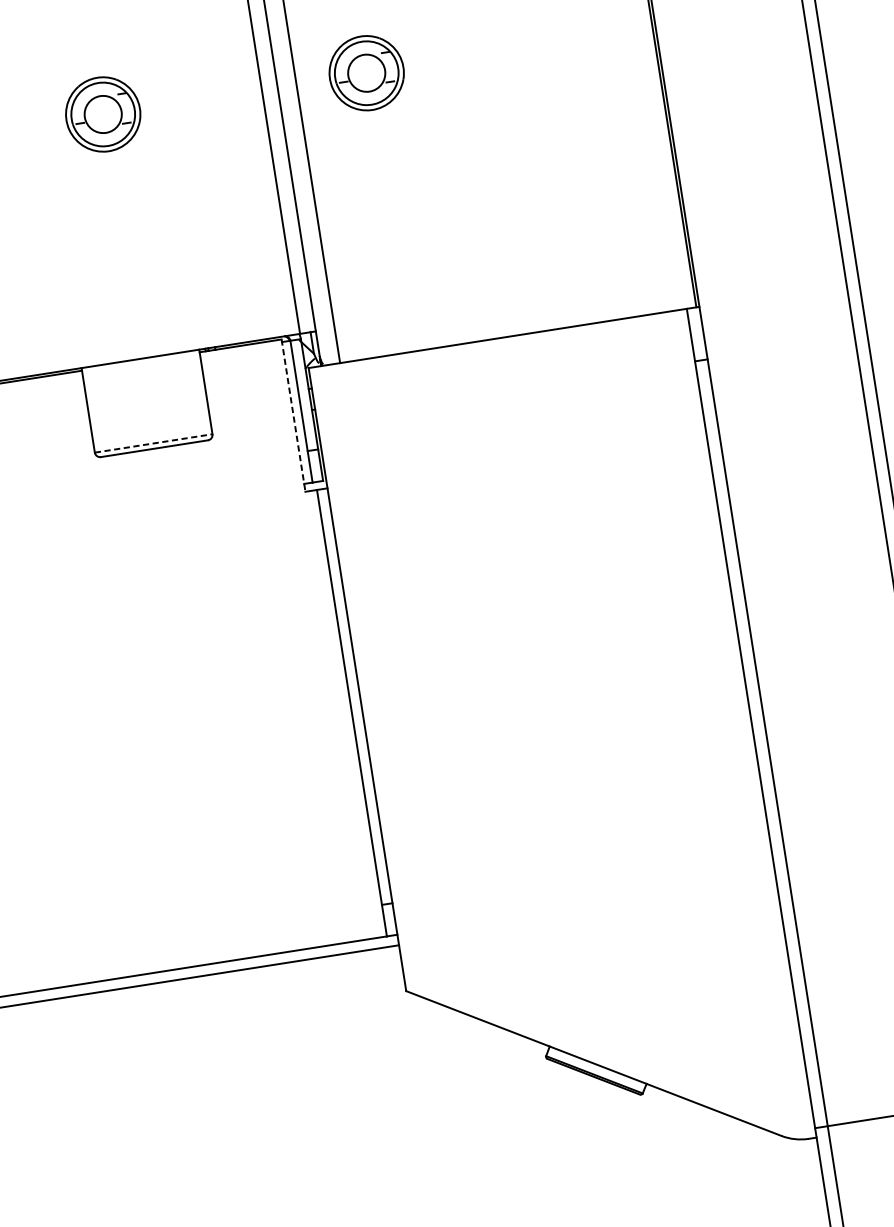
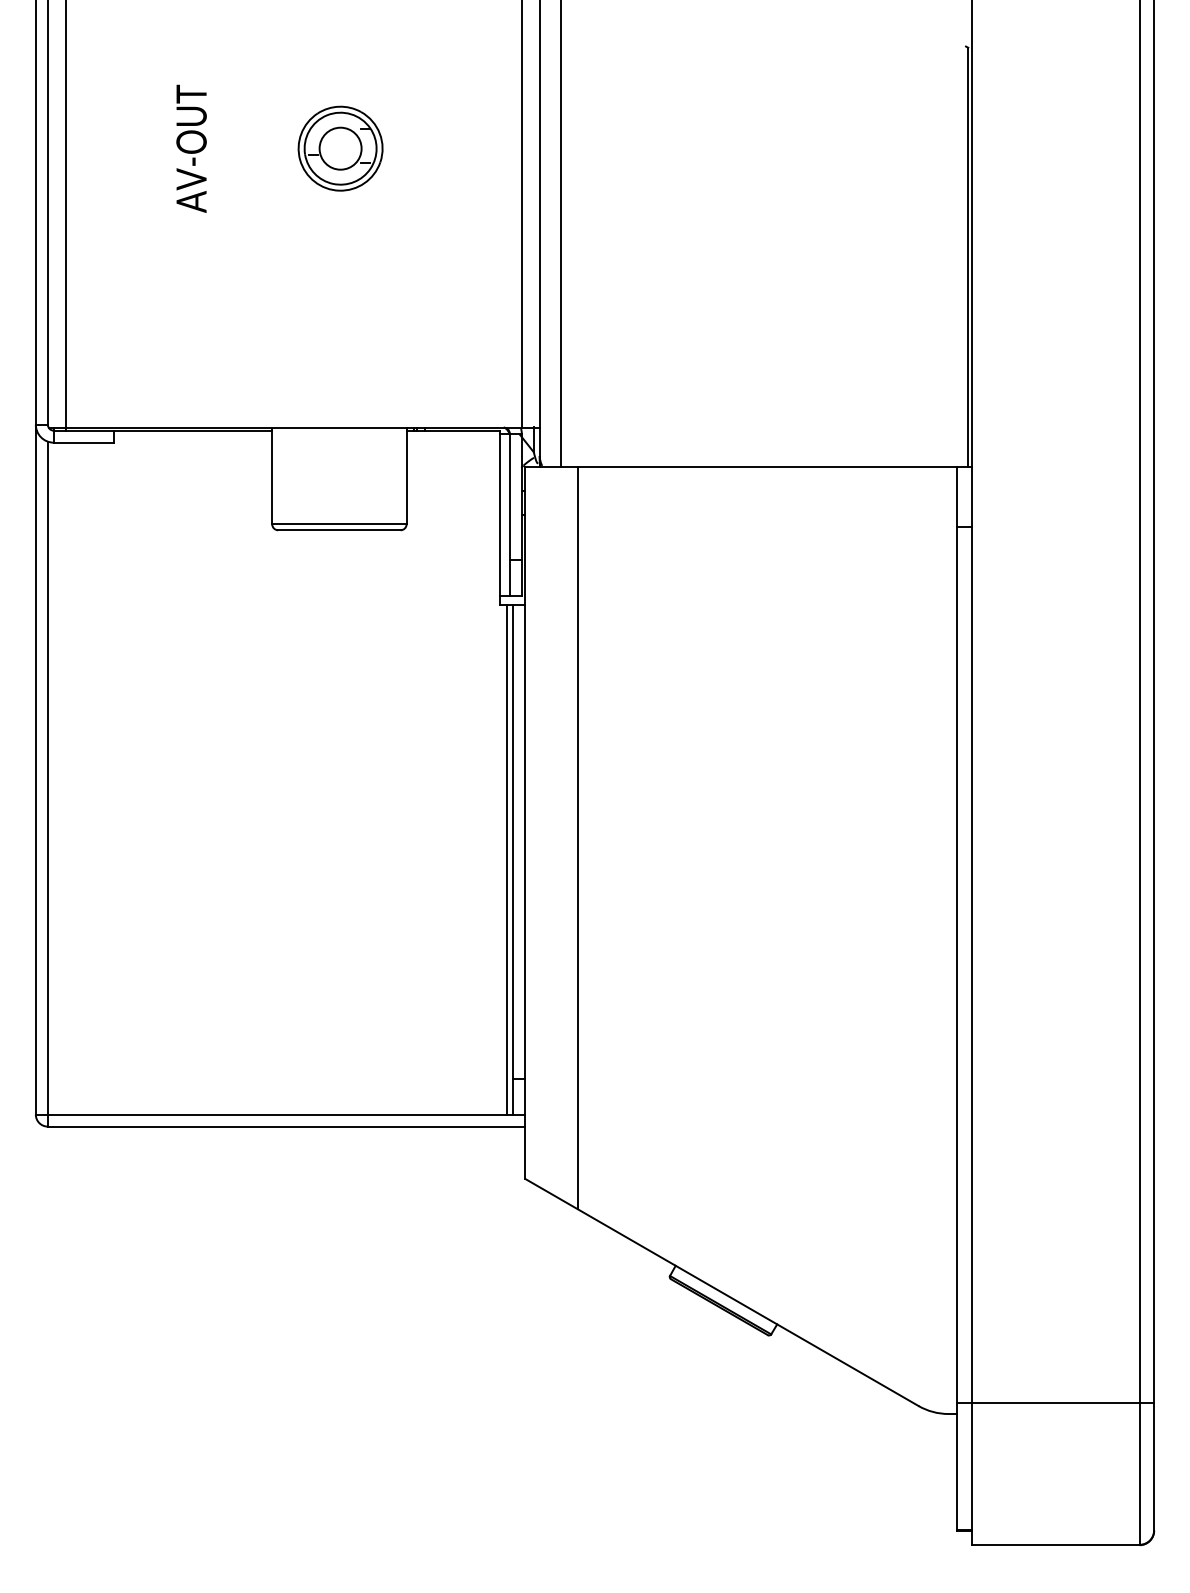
part: (366, 73) -> (641, 148), removed
line: (293, 415) -> (500, 517), dashed -> solid
line: (153, 443) -> (339, 524), dashed -> solid
line: (406, 685) -> (578, 838), added
line: (346, 713) -> (507, 859), added

